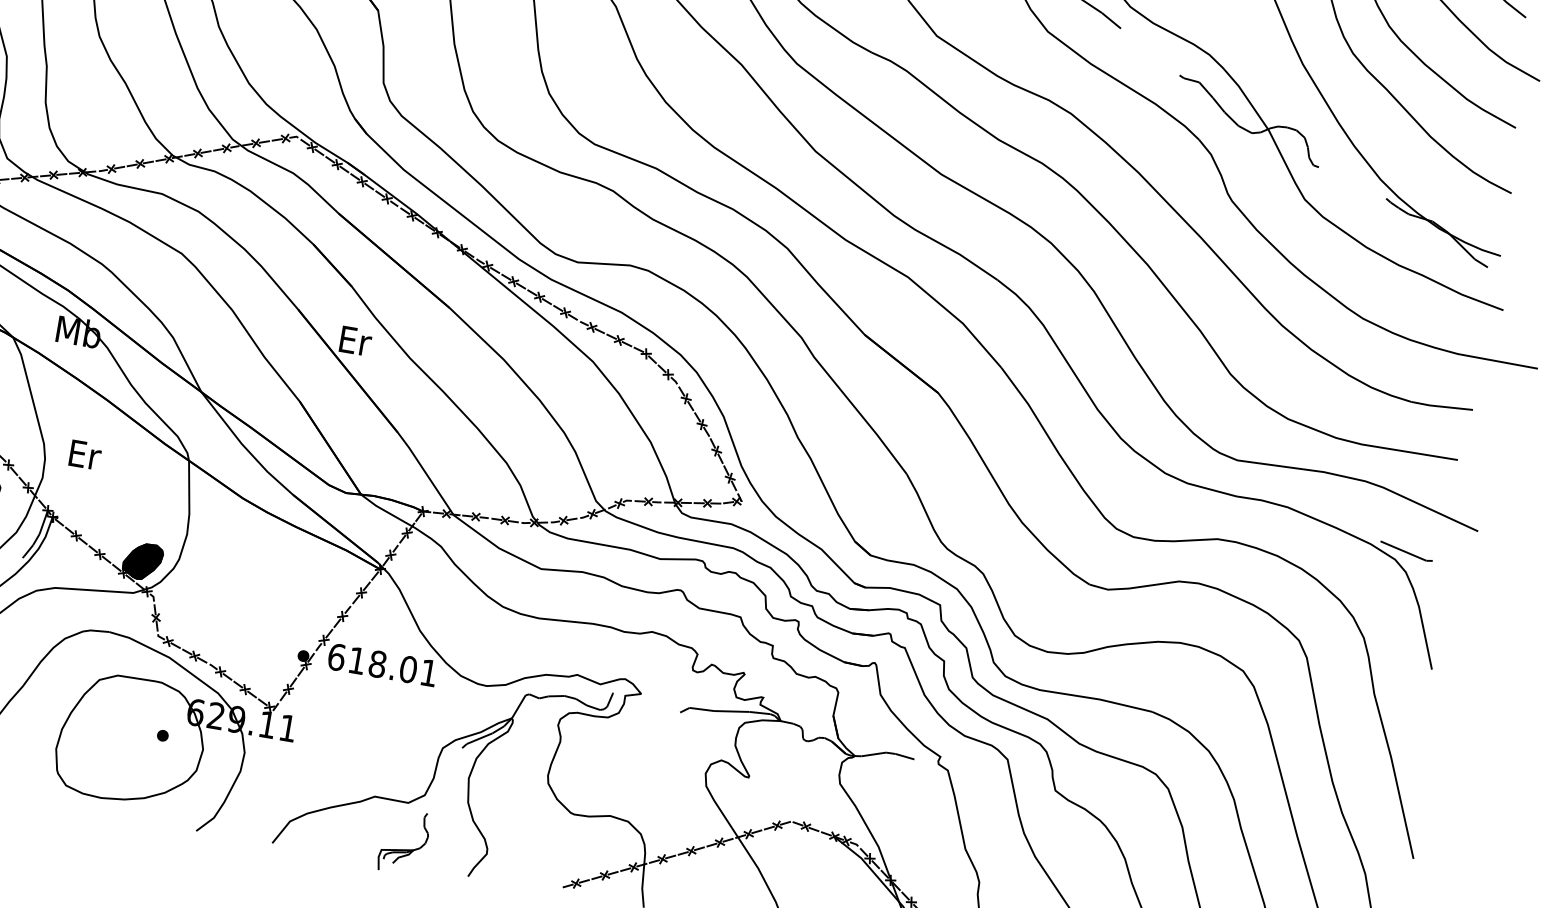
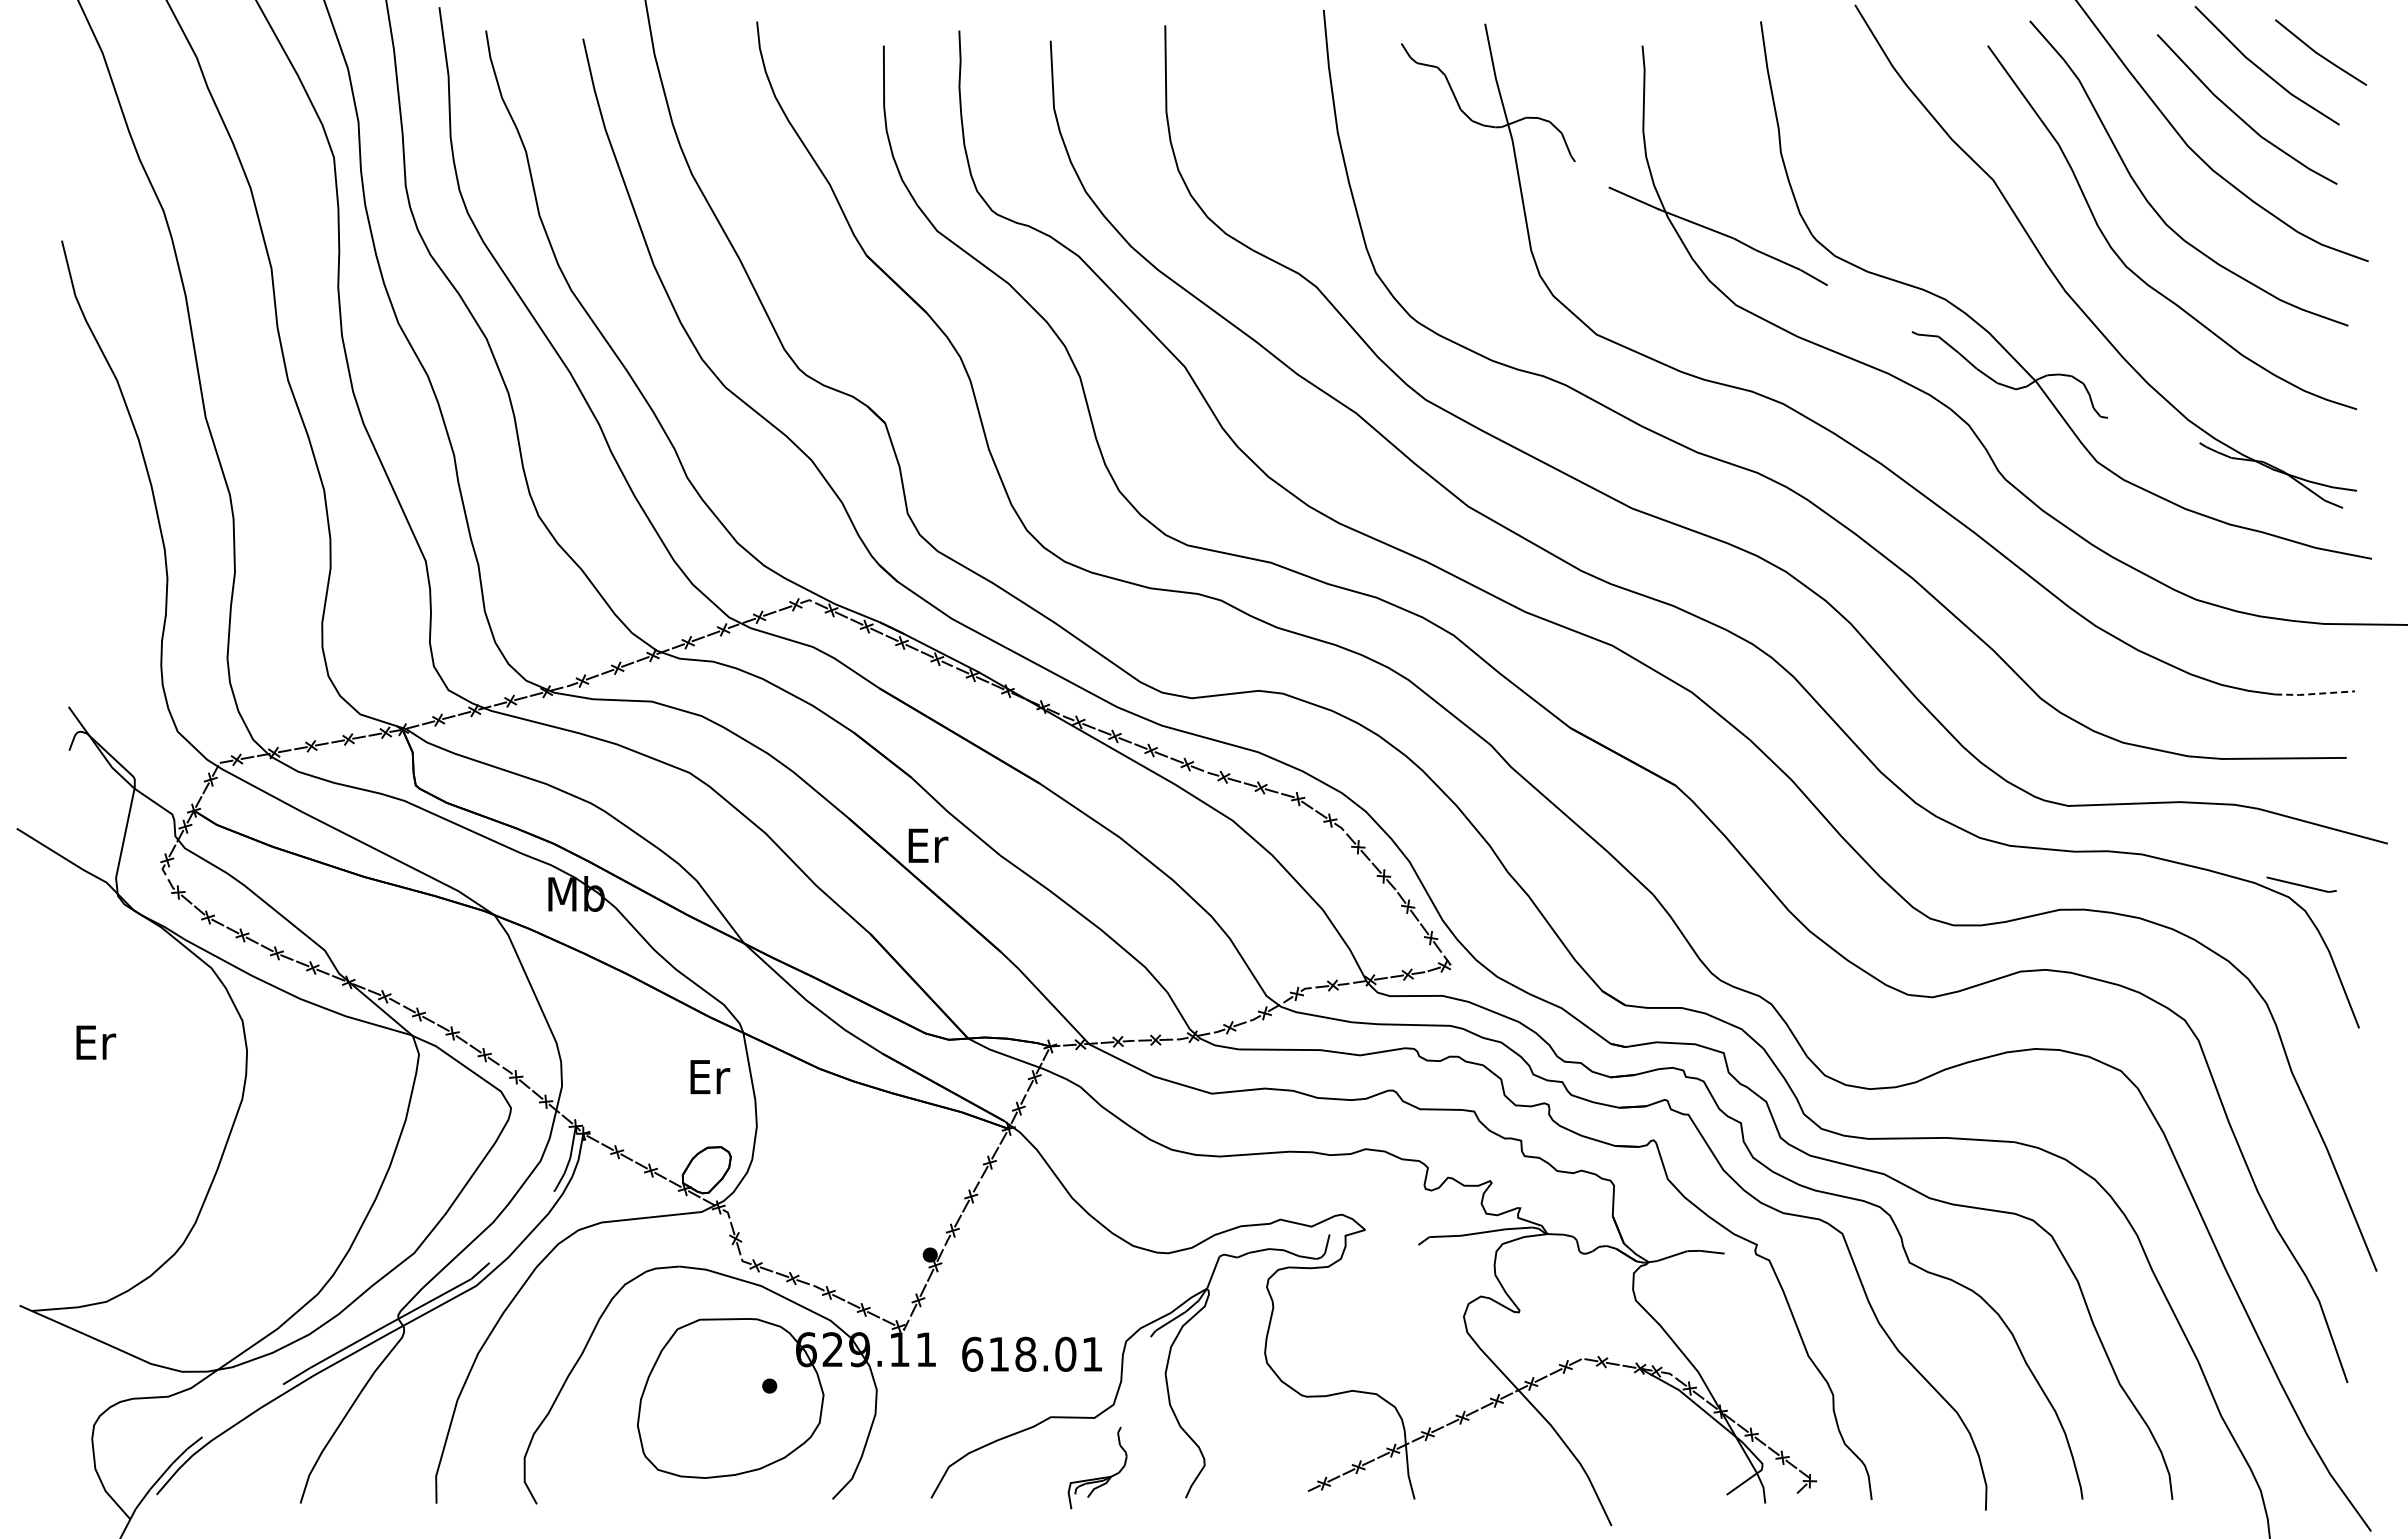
line: (1441, 407) -> (2314, 694), solid -> dashed
text: (85, 454) -> (710, 1076), moved
fill: (142, 561) -> (706, 1170), removed
text: (382, 664) -> (1031, 1353), moved

